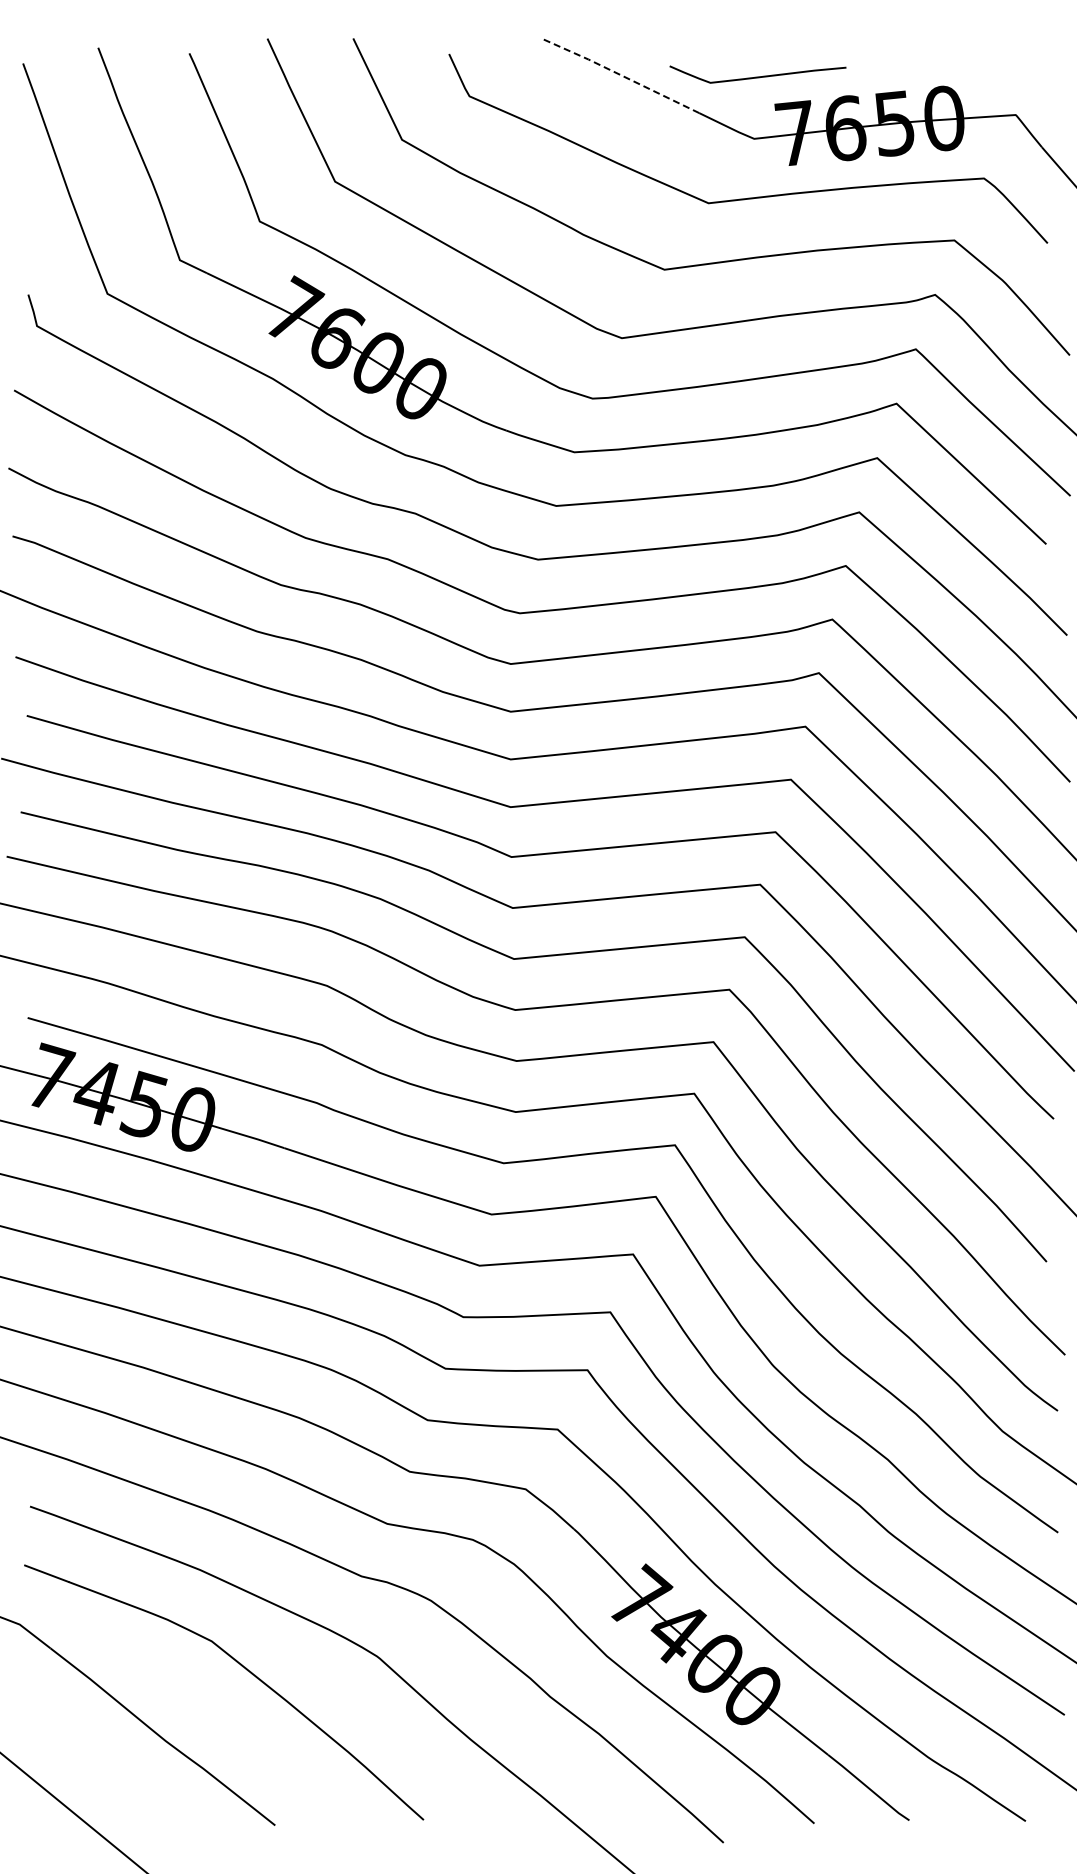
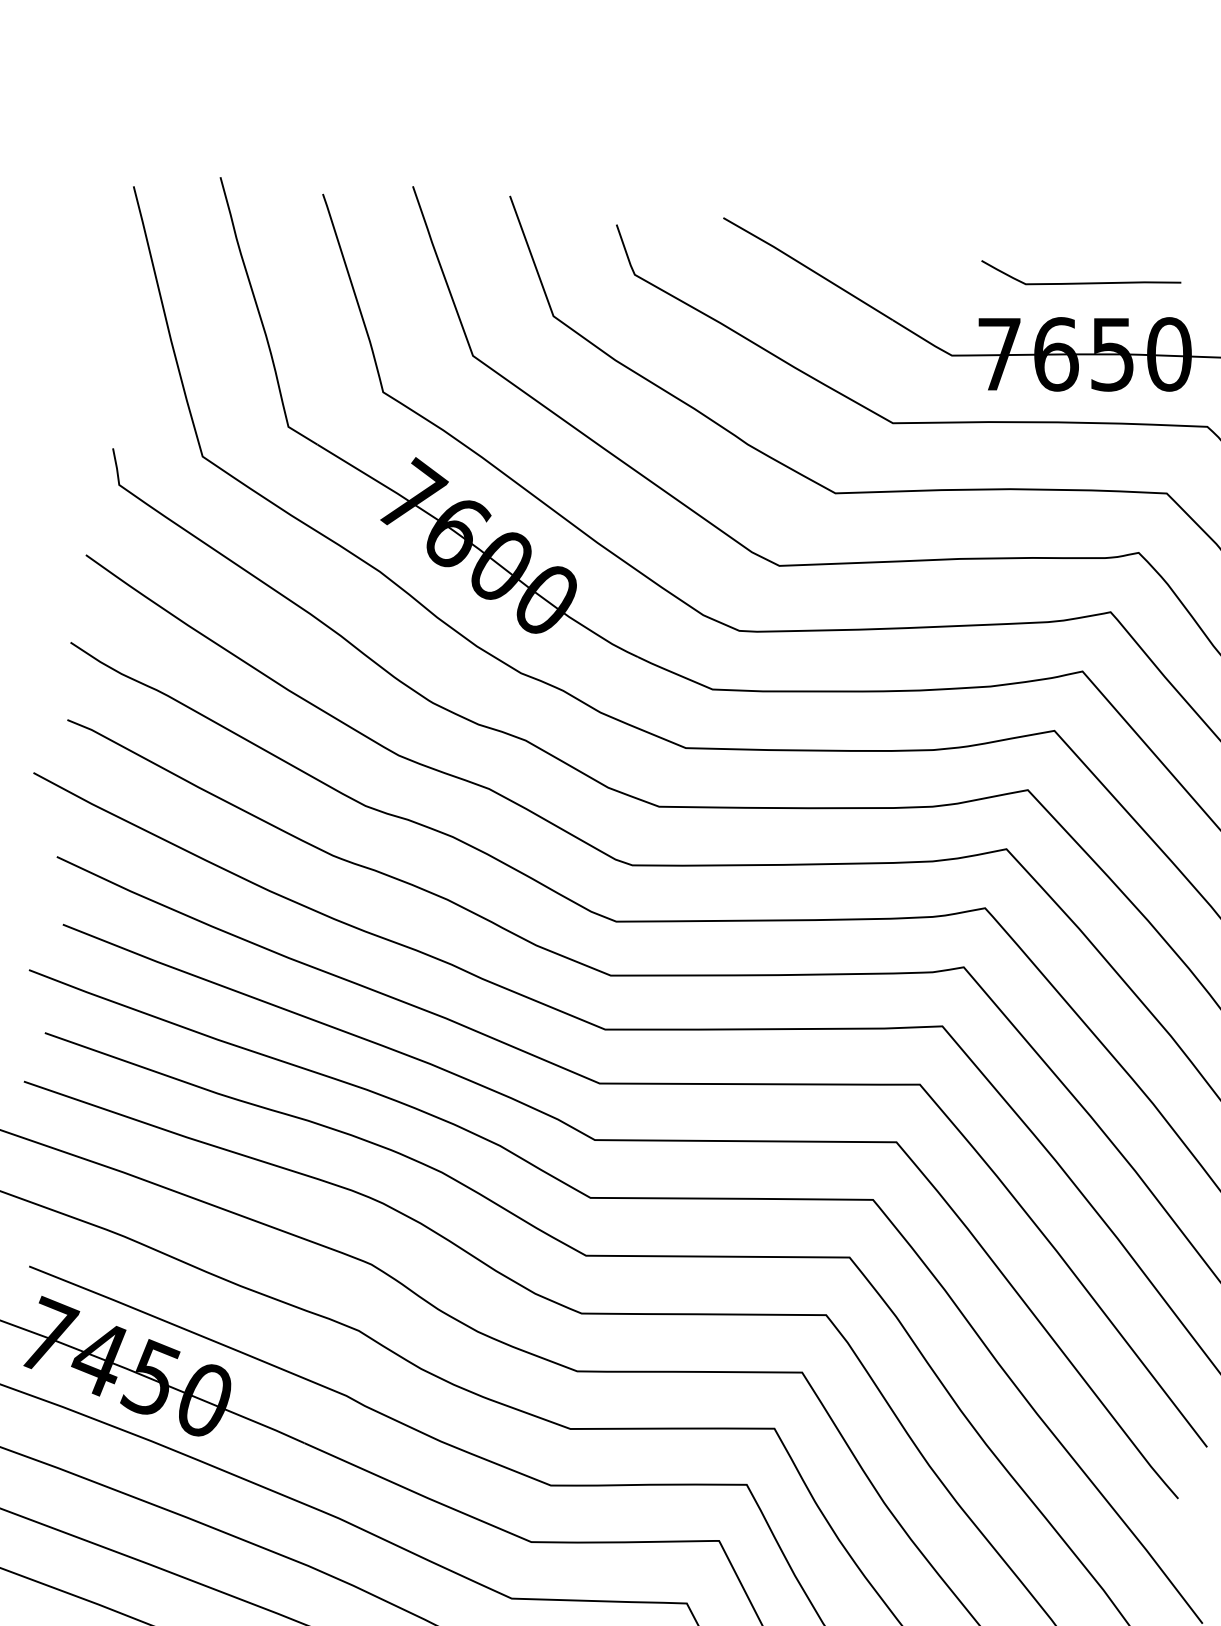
line: (620, 74) -> (808, 267), dashed -> solid
curve: (757, 76) -> (1079, 282), moved

